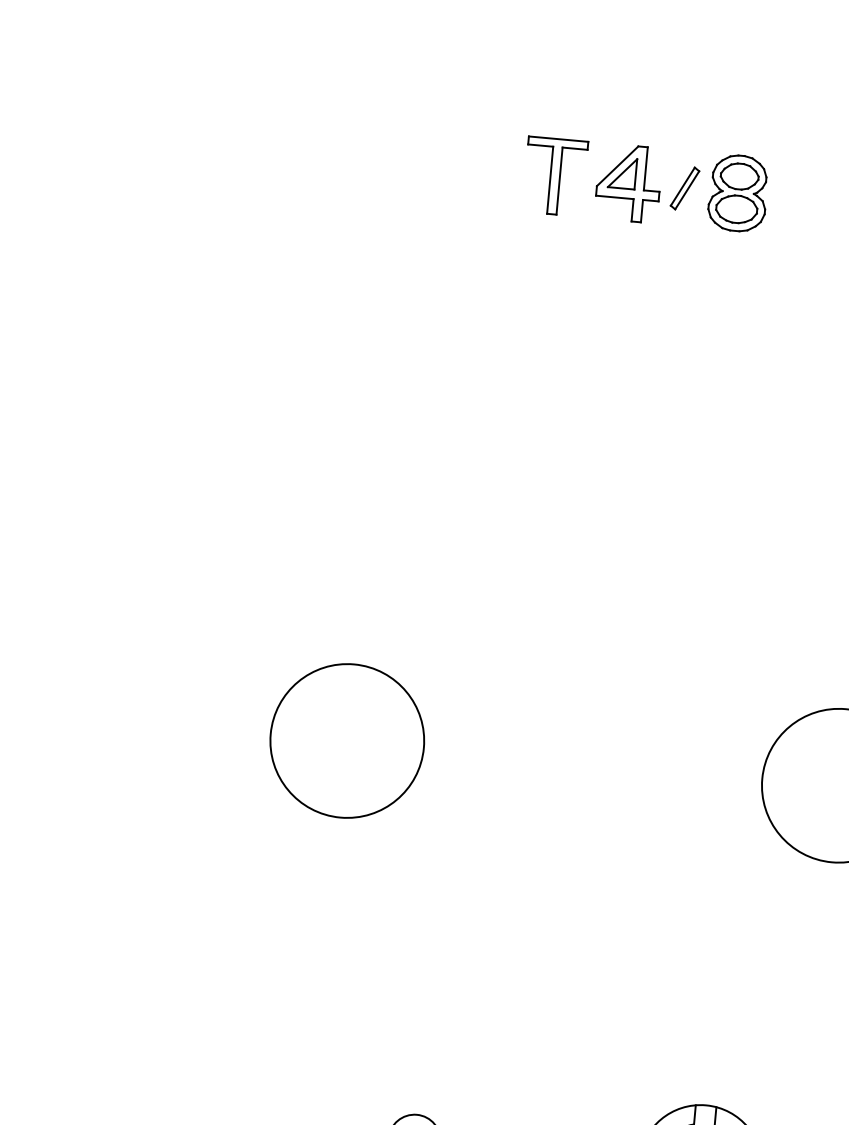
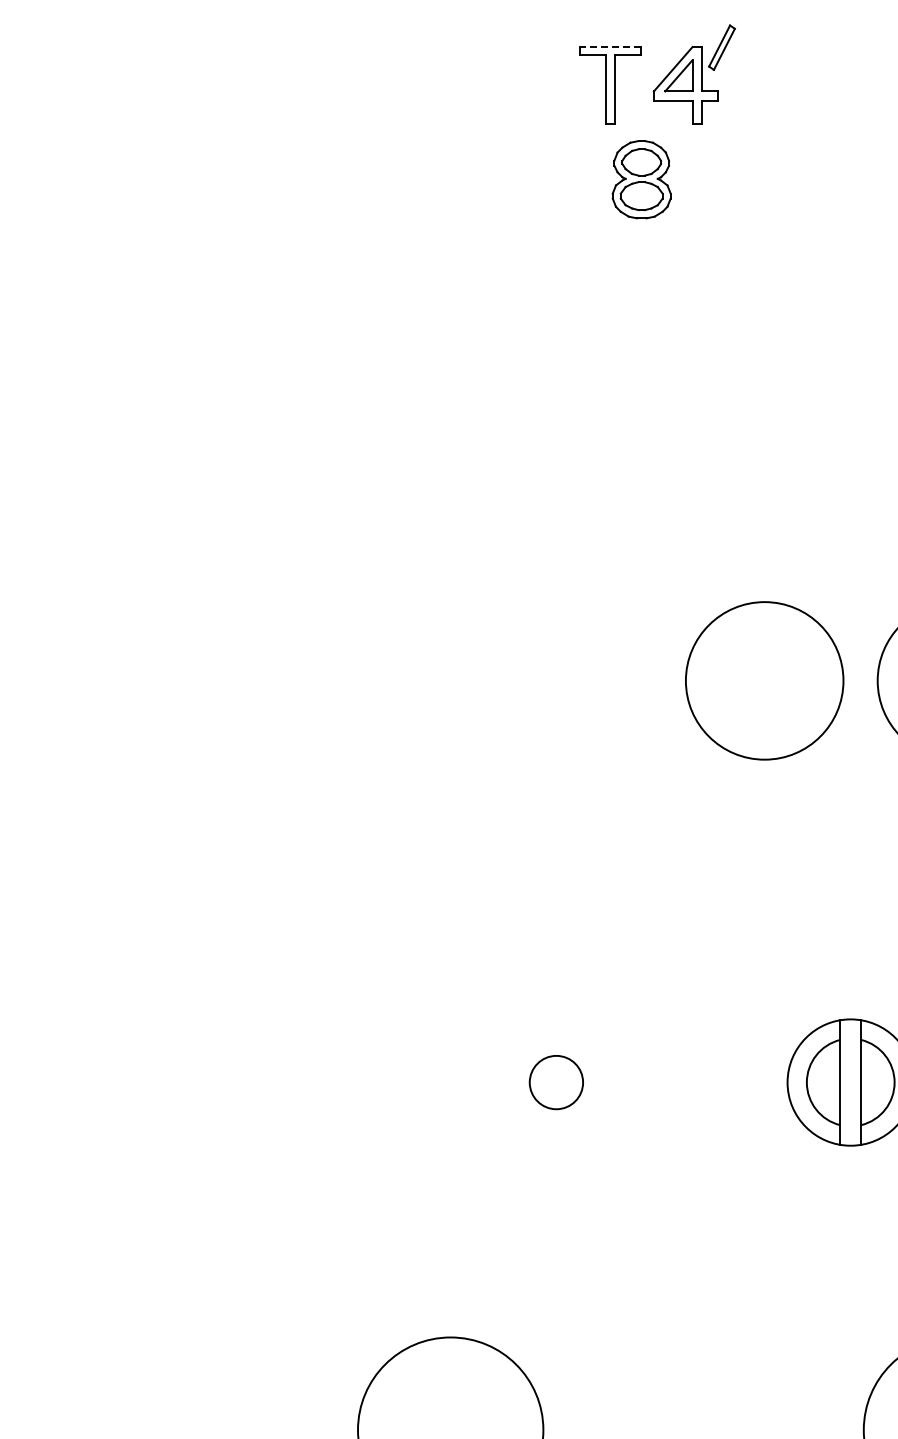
line: (558, 139) -> (610, 47), solid -> dashed
part: (684, 188) -> (721, 47), moved
part: (738, 193) -> (641, 179), moved
circle: (347, 740) -> (764, 680), moved

